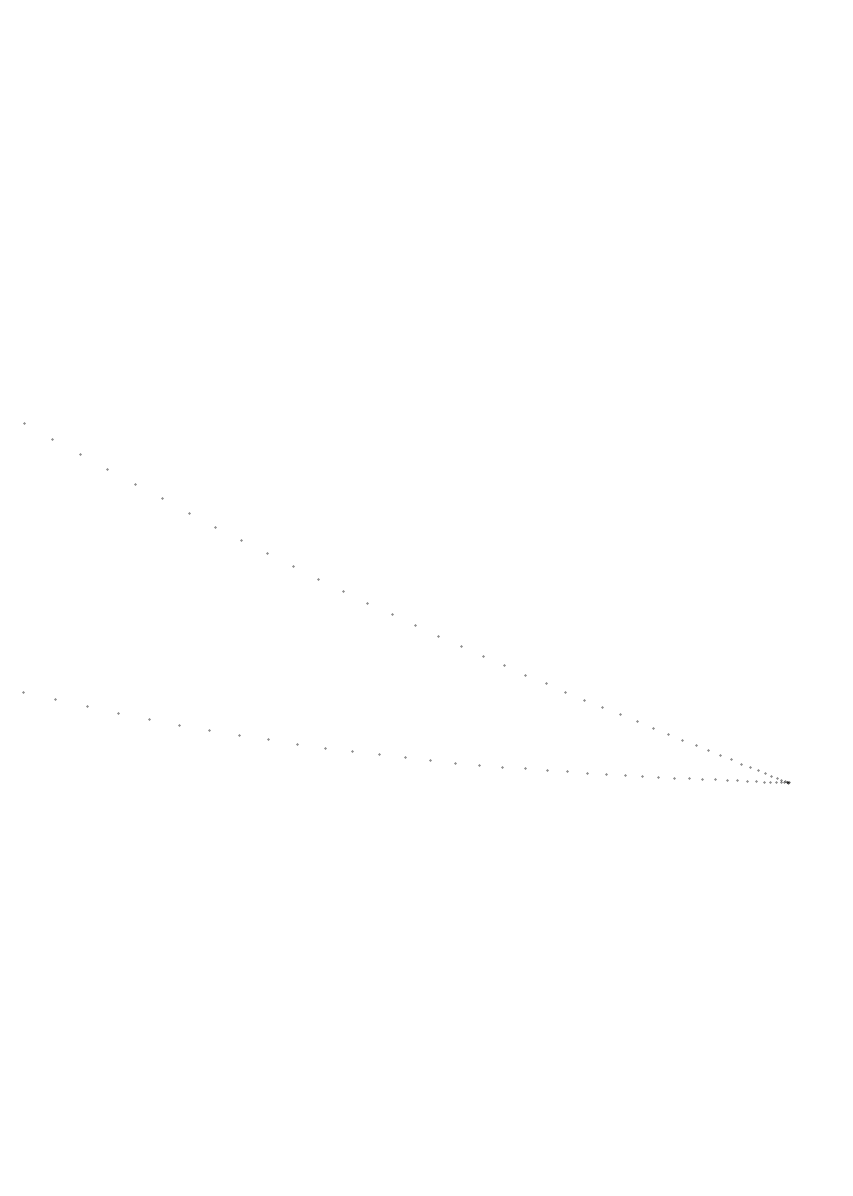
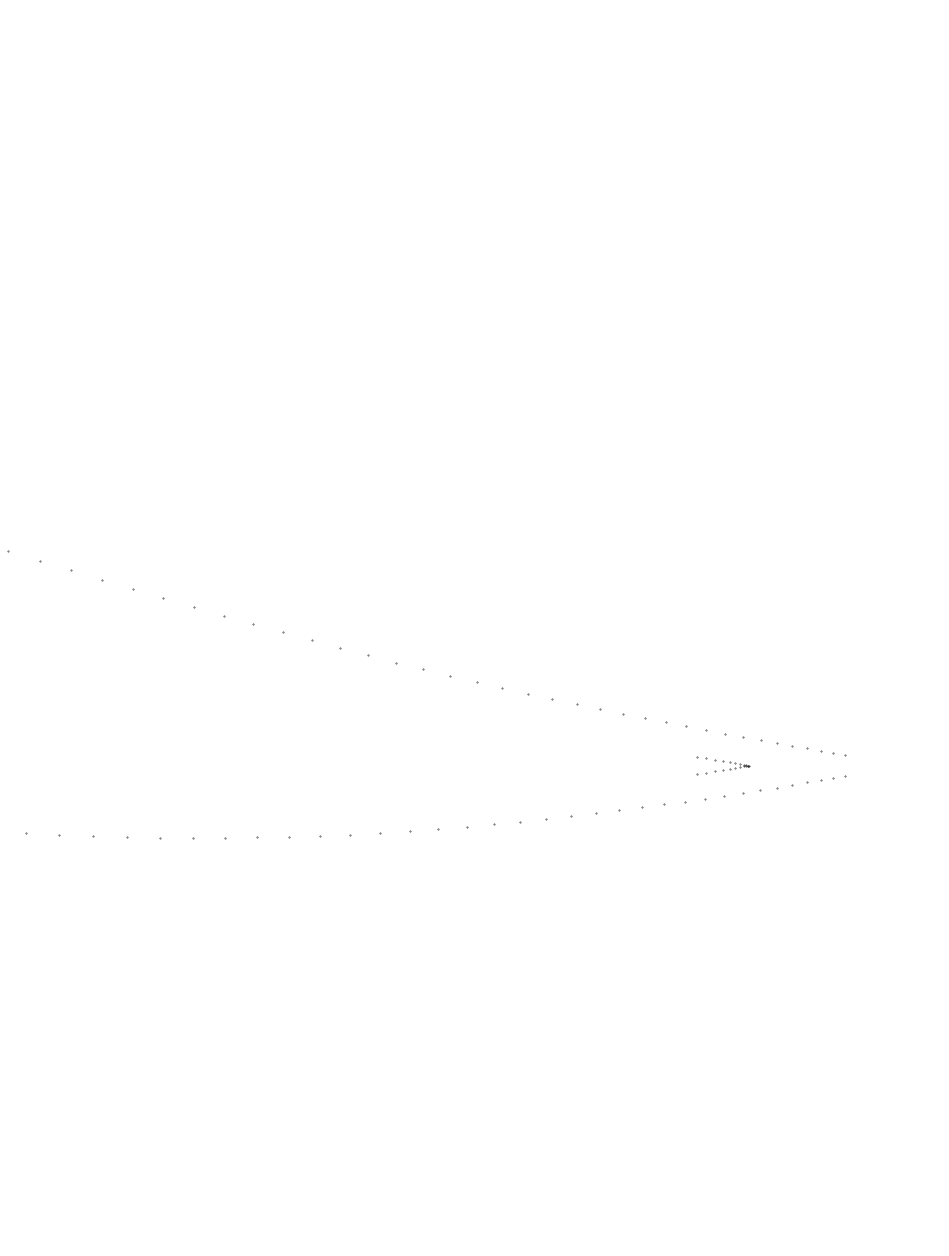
part: (764, 777) -> (723, 765), moved

